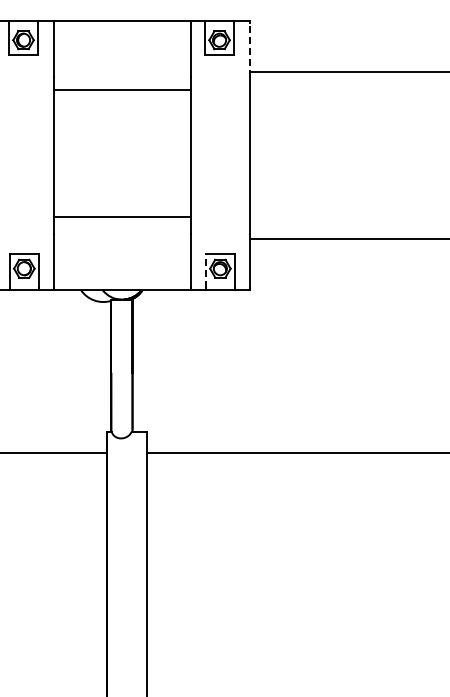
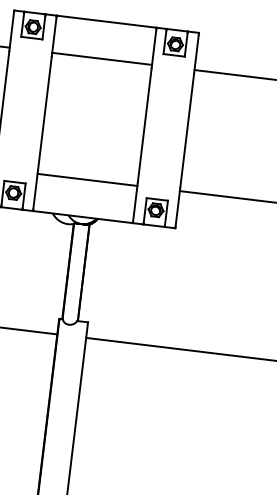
line: (249, 50) -> (196, 54), dashed -> solid
line: (122, 90) -> (102, 59), moved
line: (122, 216) -> (87, 179), moved
line: (205, 270) -> (145, 210), dashed -> solid

